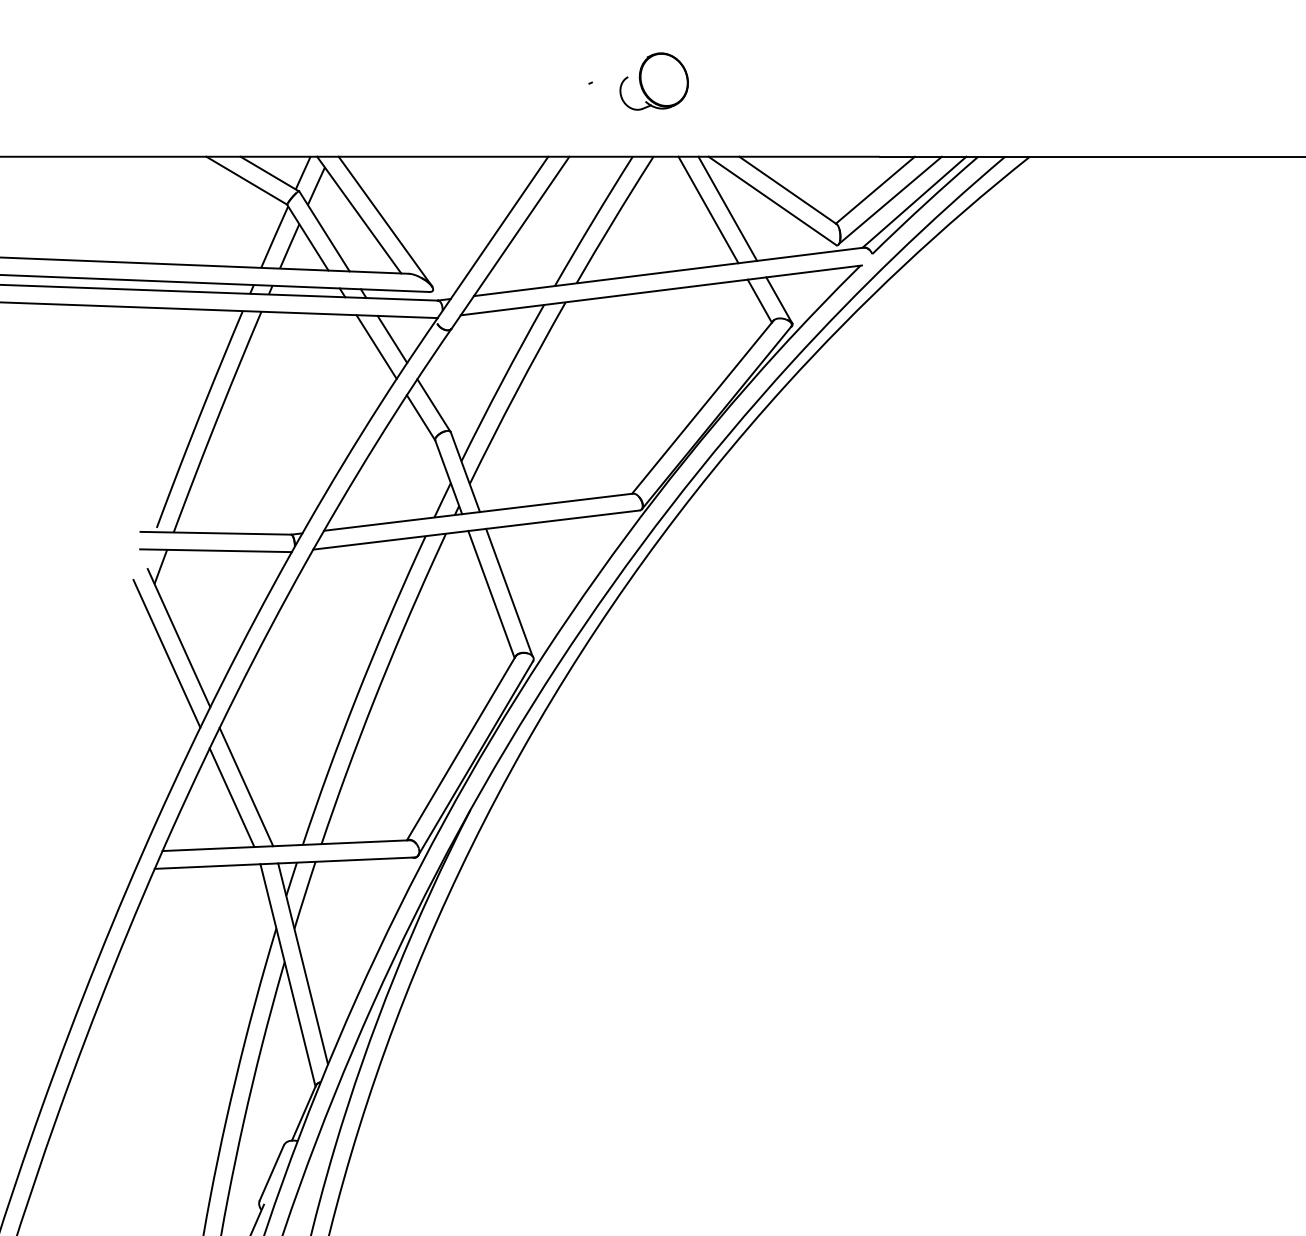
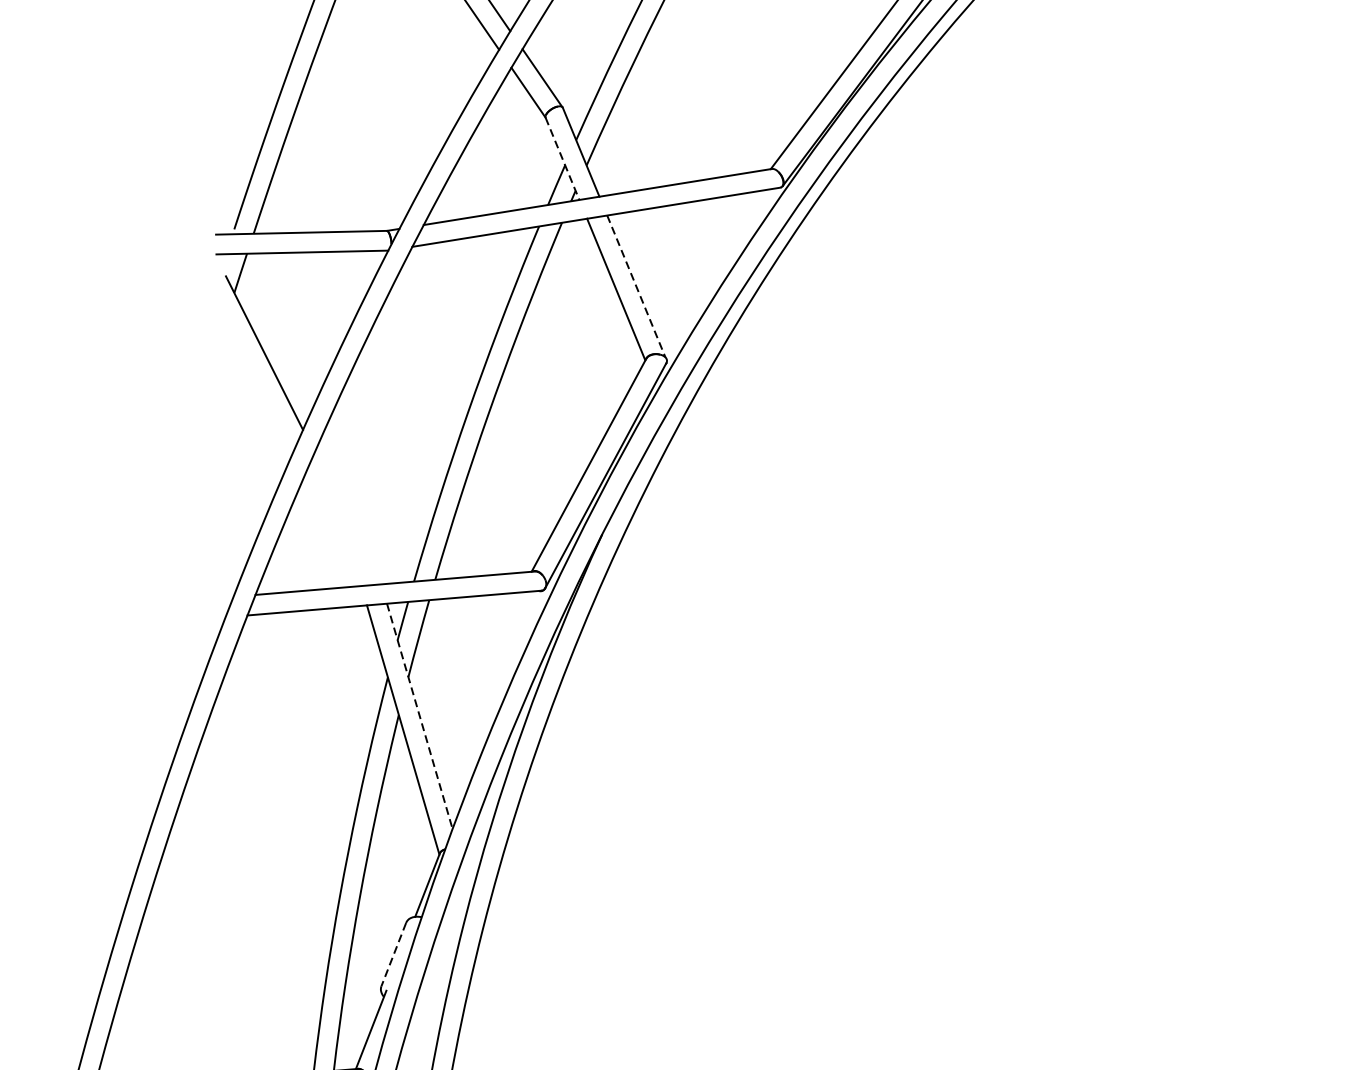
line: (448, 477) -> (562, 159), solid -> dashed
line: (509, 592) -> (636, 286), solid -> dashed
line: (166, 653) -> (251, 371), removed
line: (246, 786) -> (347, 518), removed
line: (231, 797) -> (331, 531), removed
line: (303, 963) -> (420, 715), solid -> dashed
line: (271, 1173) -> (393, 955), solid -> dashed

